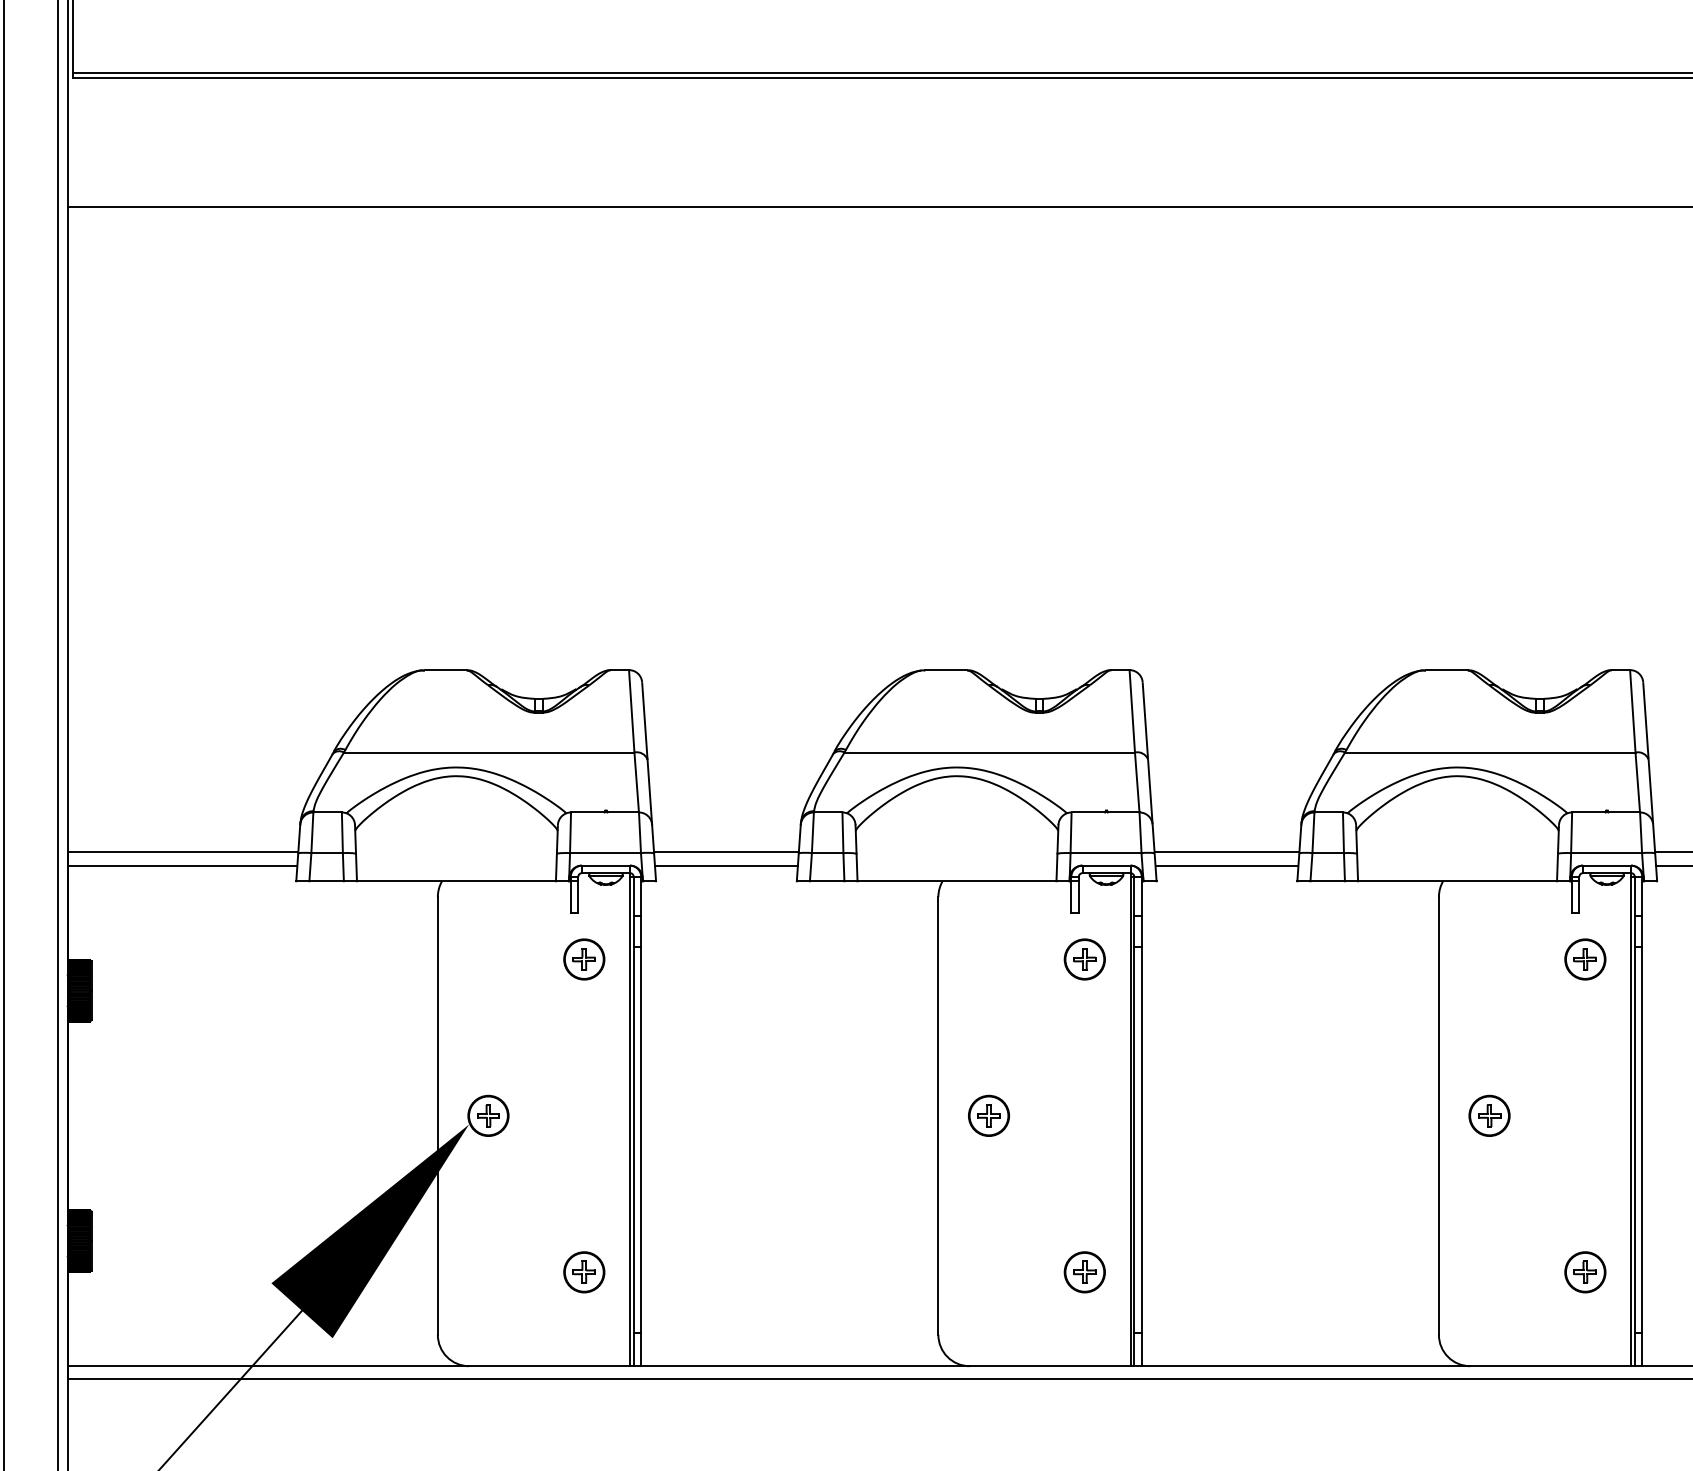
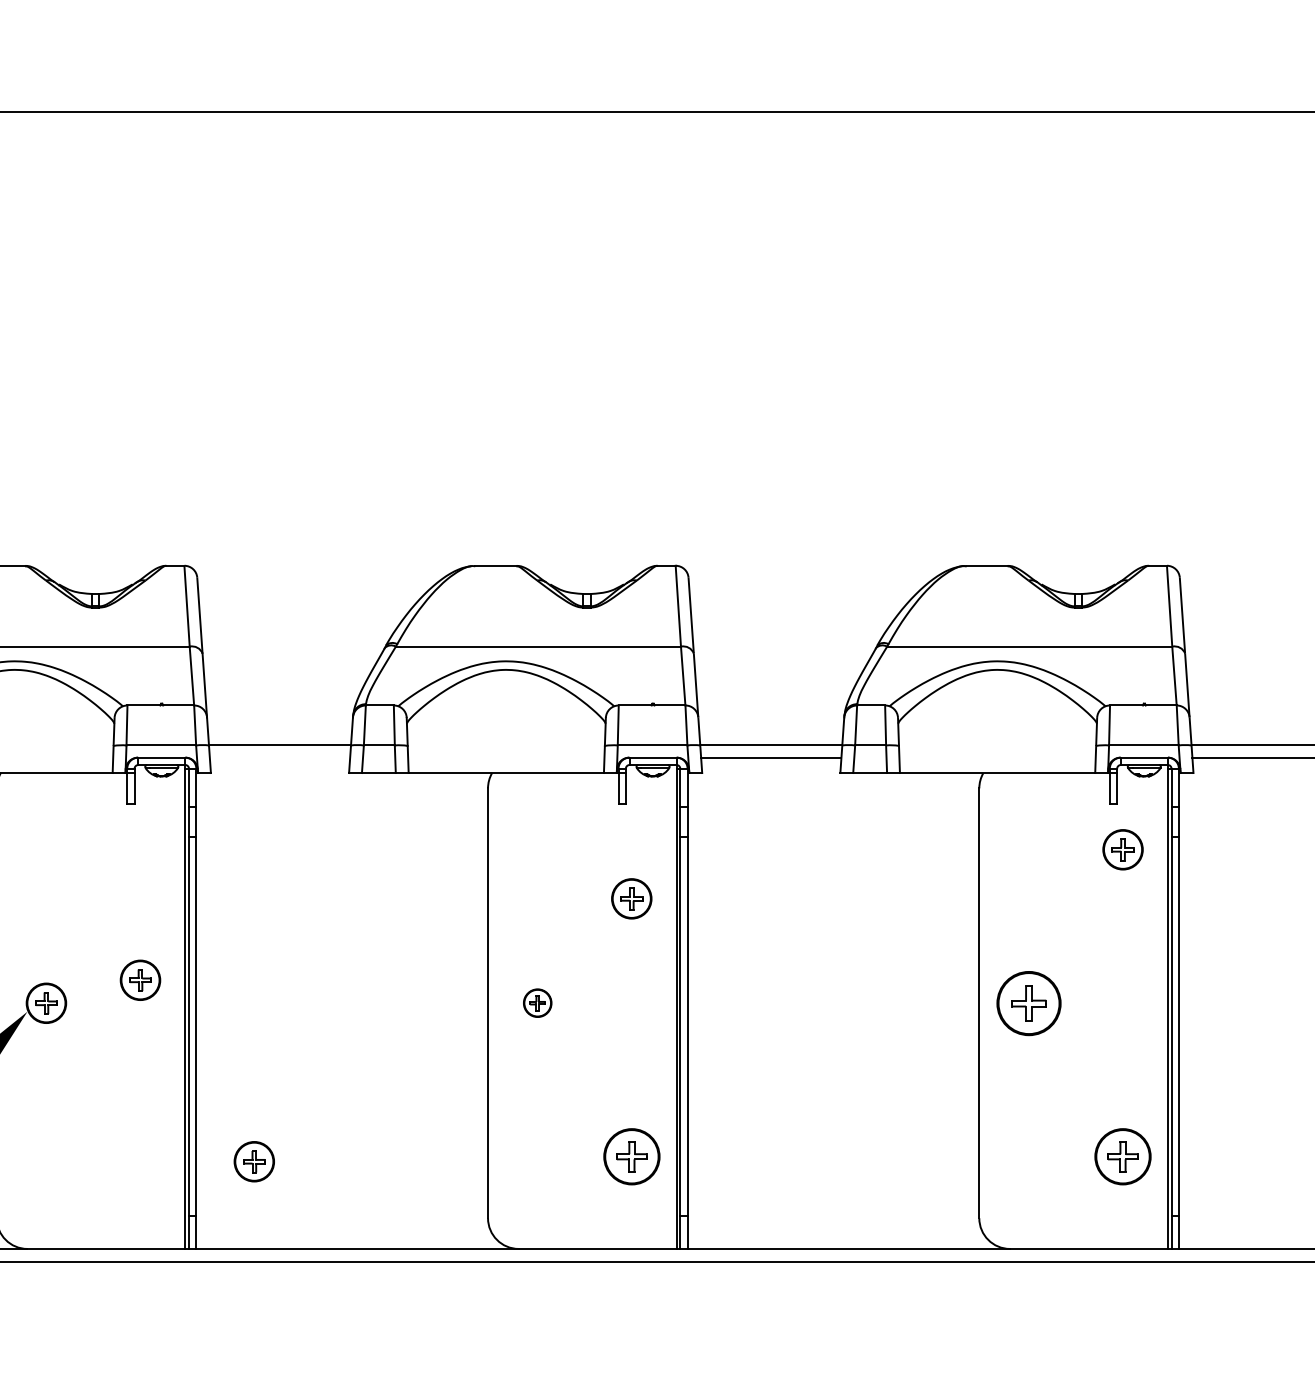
line: (725, 865) -> (279, 757), removed
part: (584, 959) -> (140, 980), moved
part: (1084, 959) -> (631, 898), moved
part: (988, 1115) -> (537, 1002), size x0.7
part: (1489, 1115) -> (1028, 1002), size x1.6
part: (584, 1272) -> (254, 1161), moved
part: (1084, 1272) -> (631, 1157), size x1.4
part: (1585, 1272) -> (1123, 1157), size x1.4

